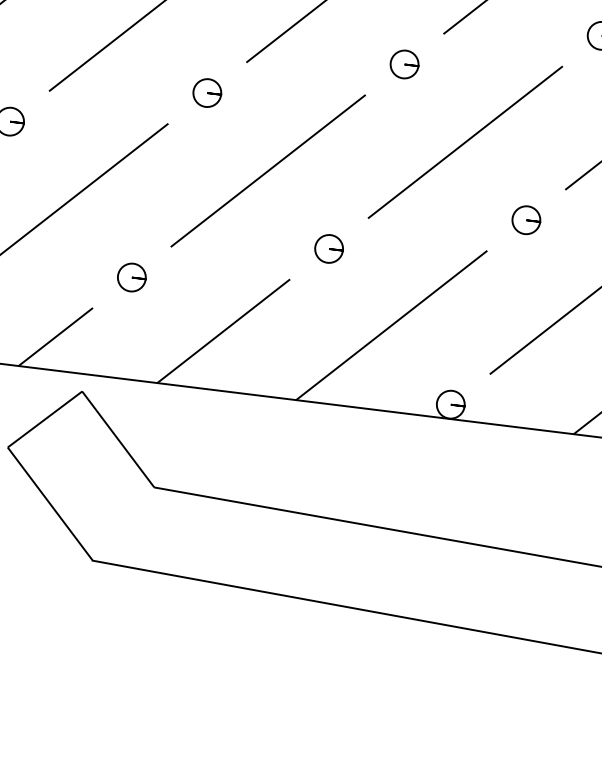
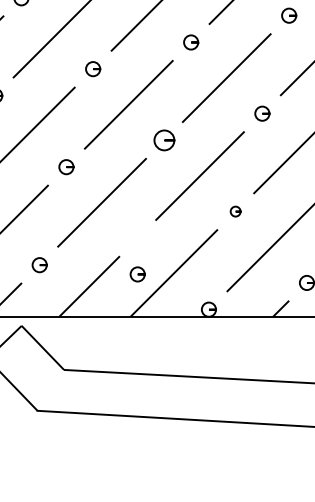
part: (404, 64) -> (164, 140), size x1.4
part: (525, 219) -> (235, 211), size x0.7
part: (328, 249) -> (137, 274), moved

